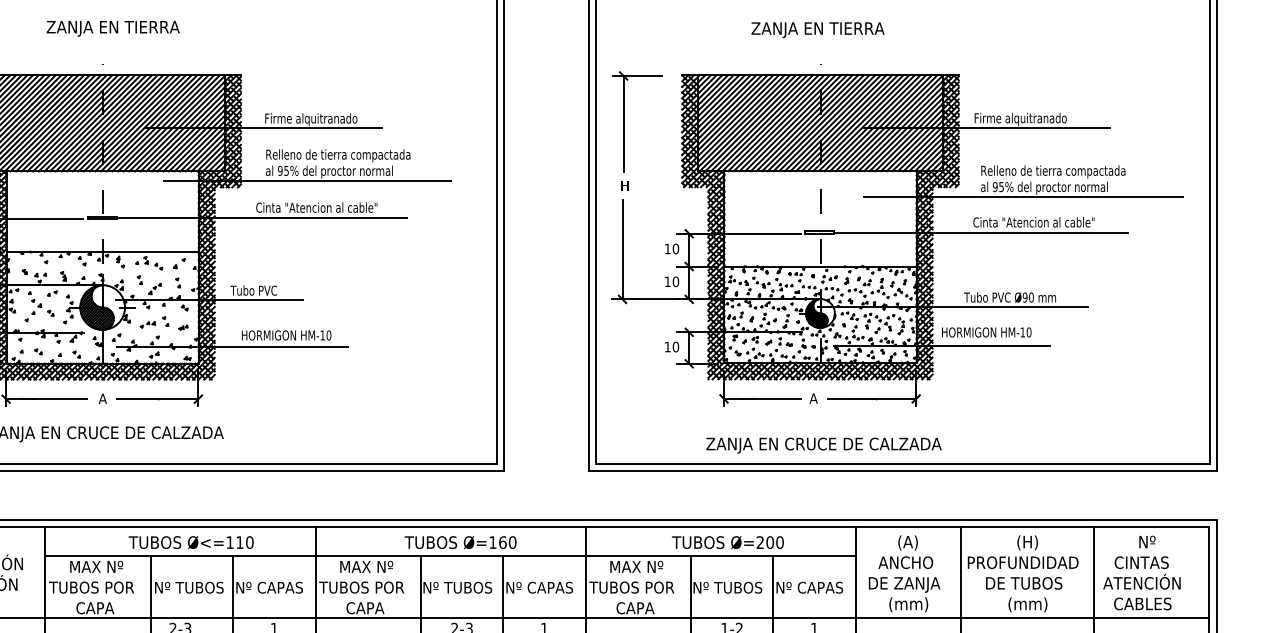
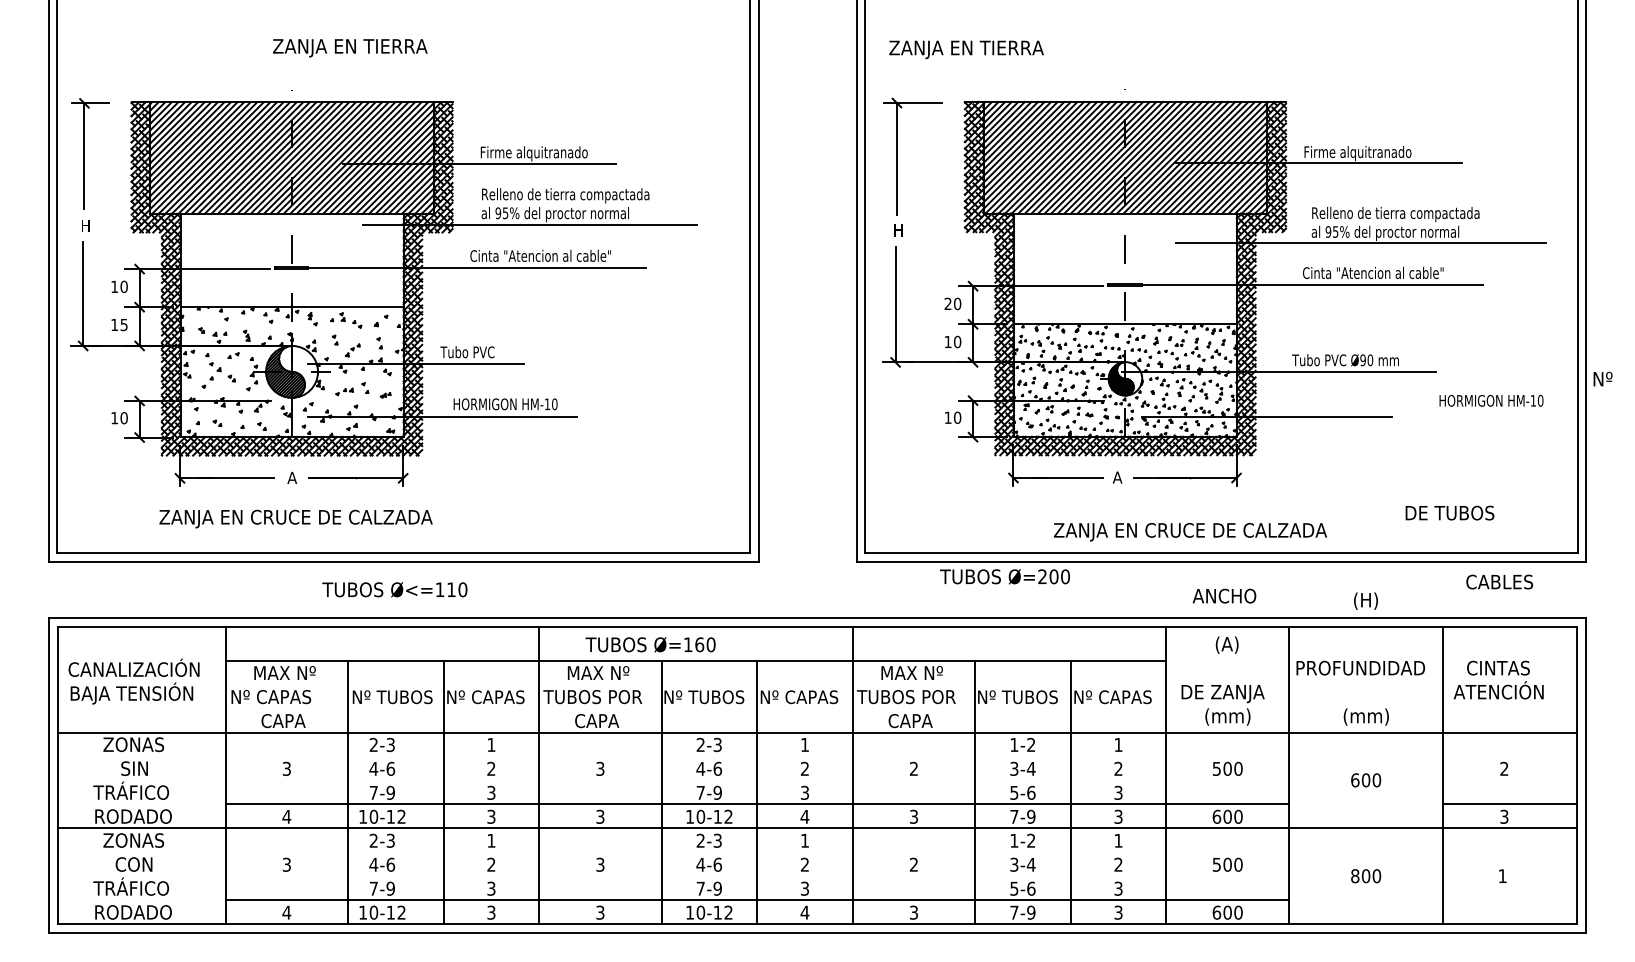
text: (113, 28) -> (350, 48), moved
text: (817, 29) -> (966, 49), moved
text: (667, 248) -> (947, 303), 10 -> 20
text: (986, 332) -> (1491, 400), moved
text: (823, 445) -> (1190, 532), moved
text: (1146, 541) -> (1602, 378), moved
text: (190, 542) -> (394, 589), moved
text: (460, 542) -> (650, 644), moved
text: (727, 542) -> (1004, 576), moved
text: (1027, 542) -> (1365, 600), moved
text: (905, 562) -> (1224, 595), moved
text: (1023, 582) -> (1449, 512), moved
text: (90, 587) -> (278, 697), TUBOS POR -> Nº CAPAS
text: (1142, 603) -> (1499, 581), moved

